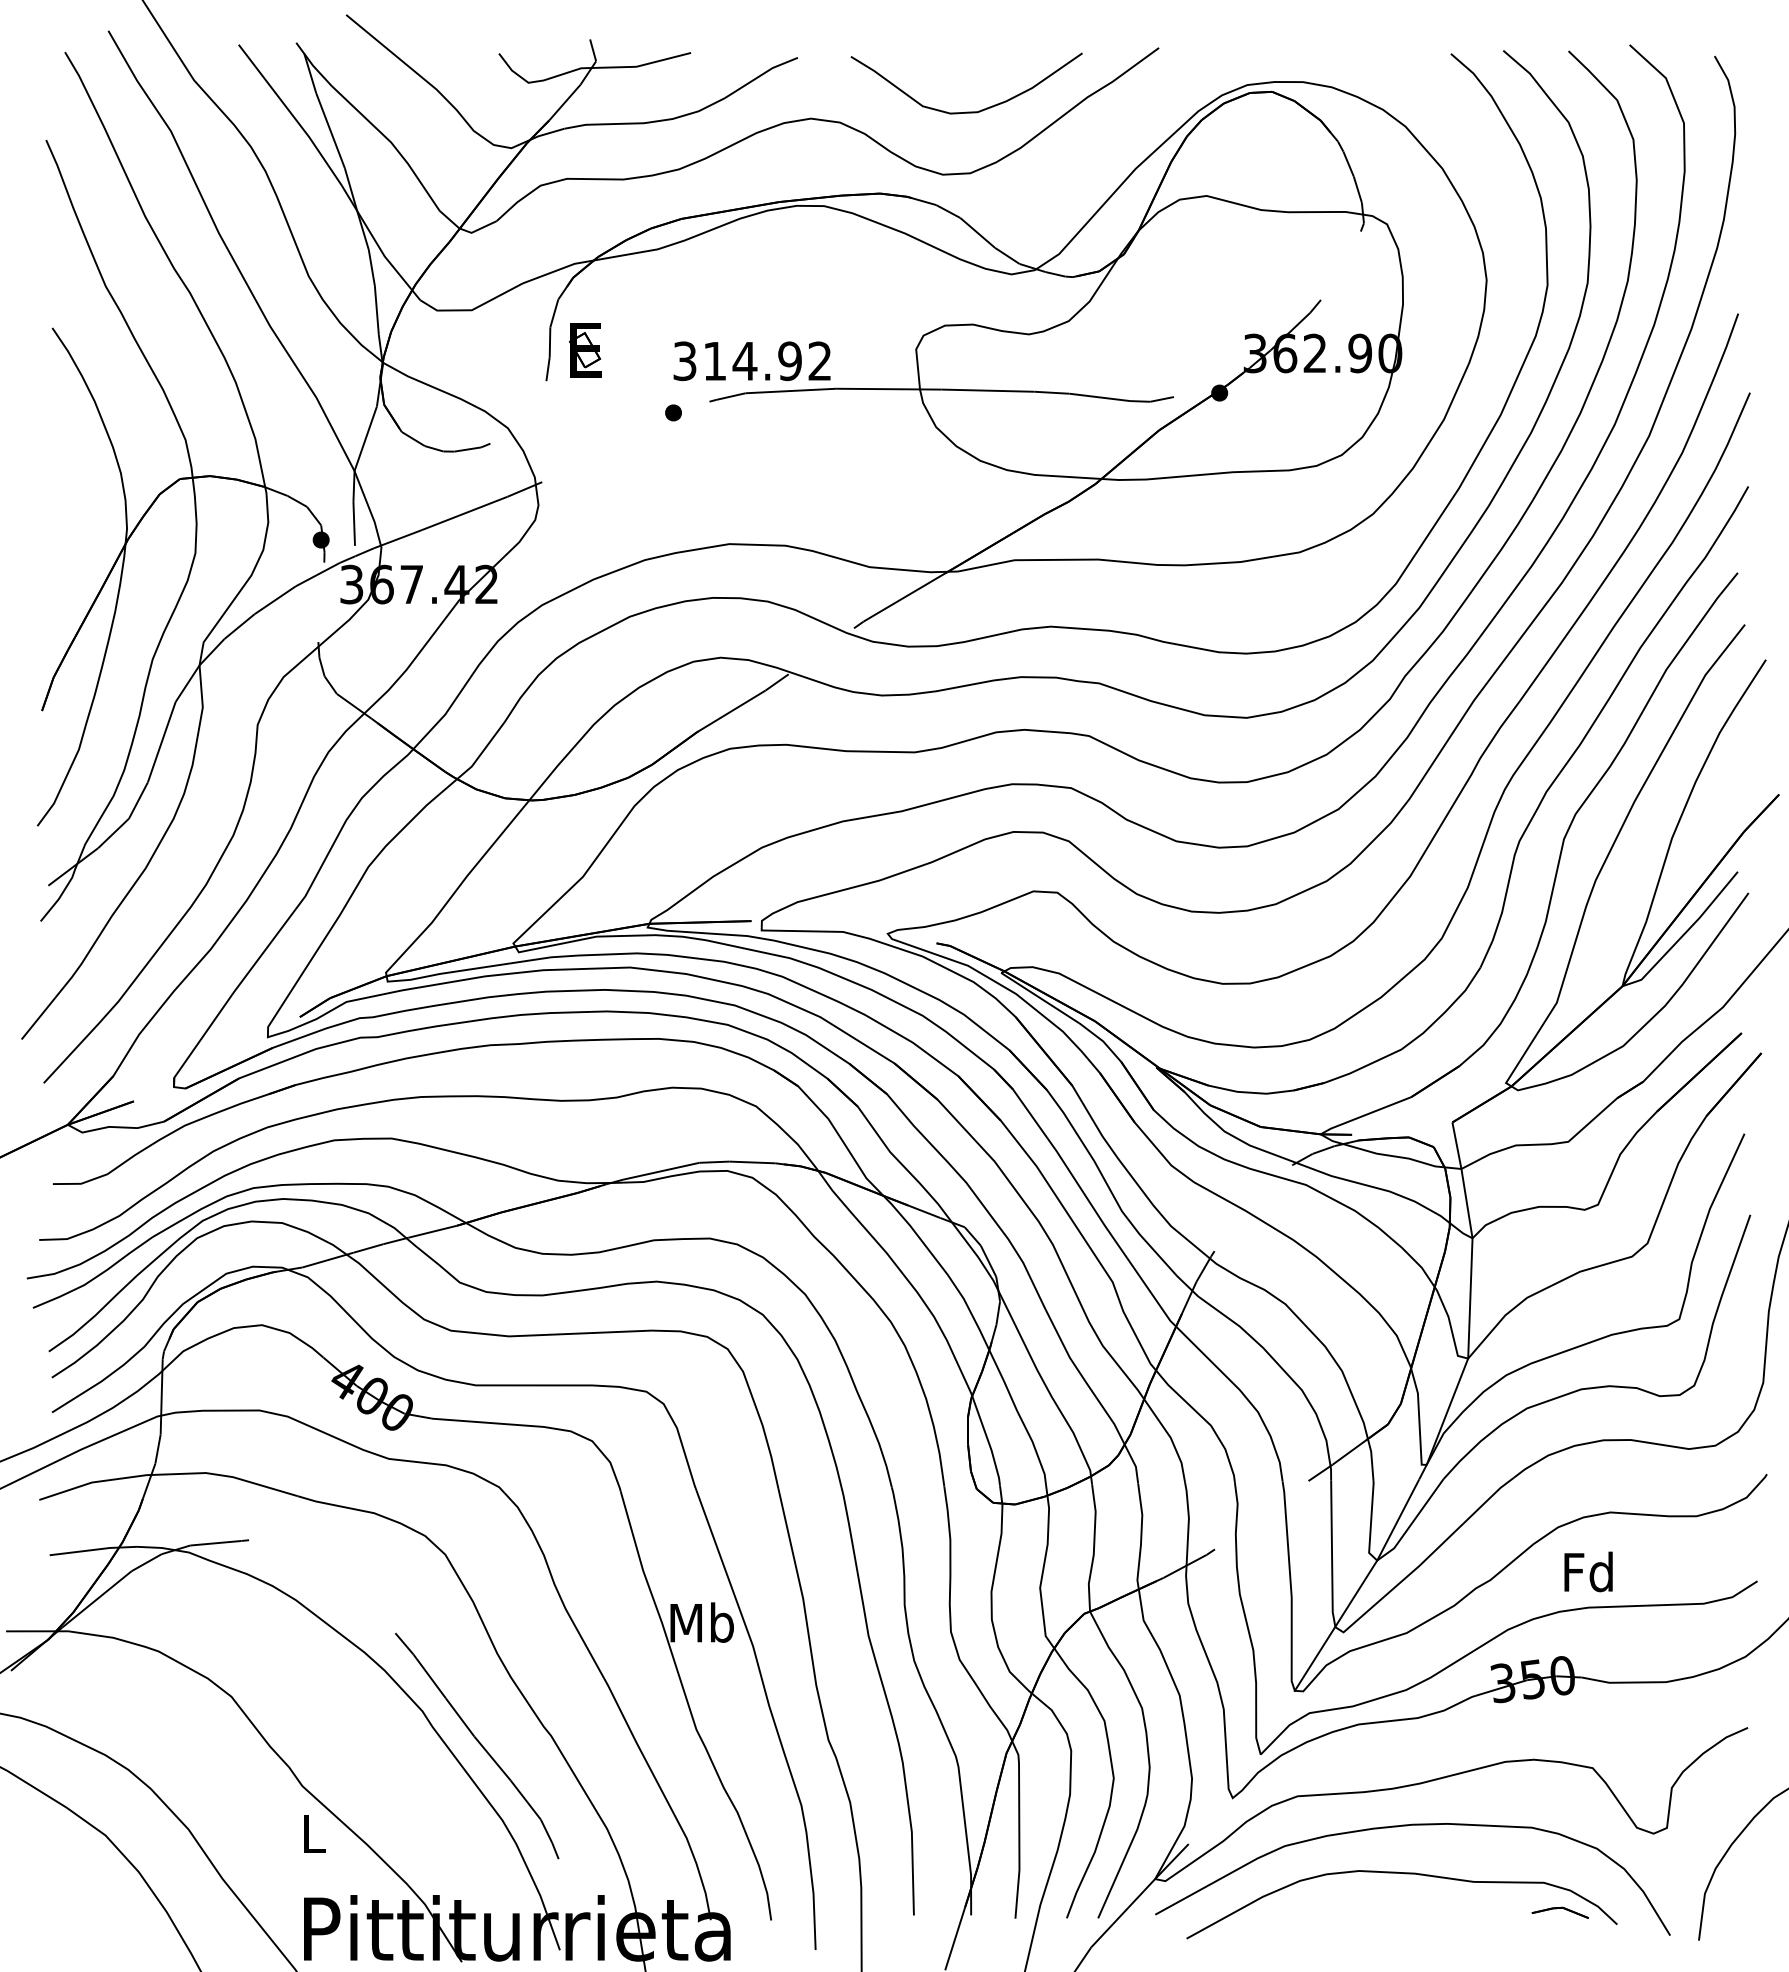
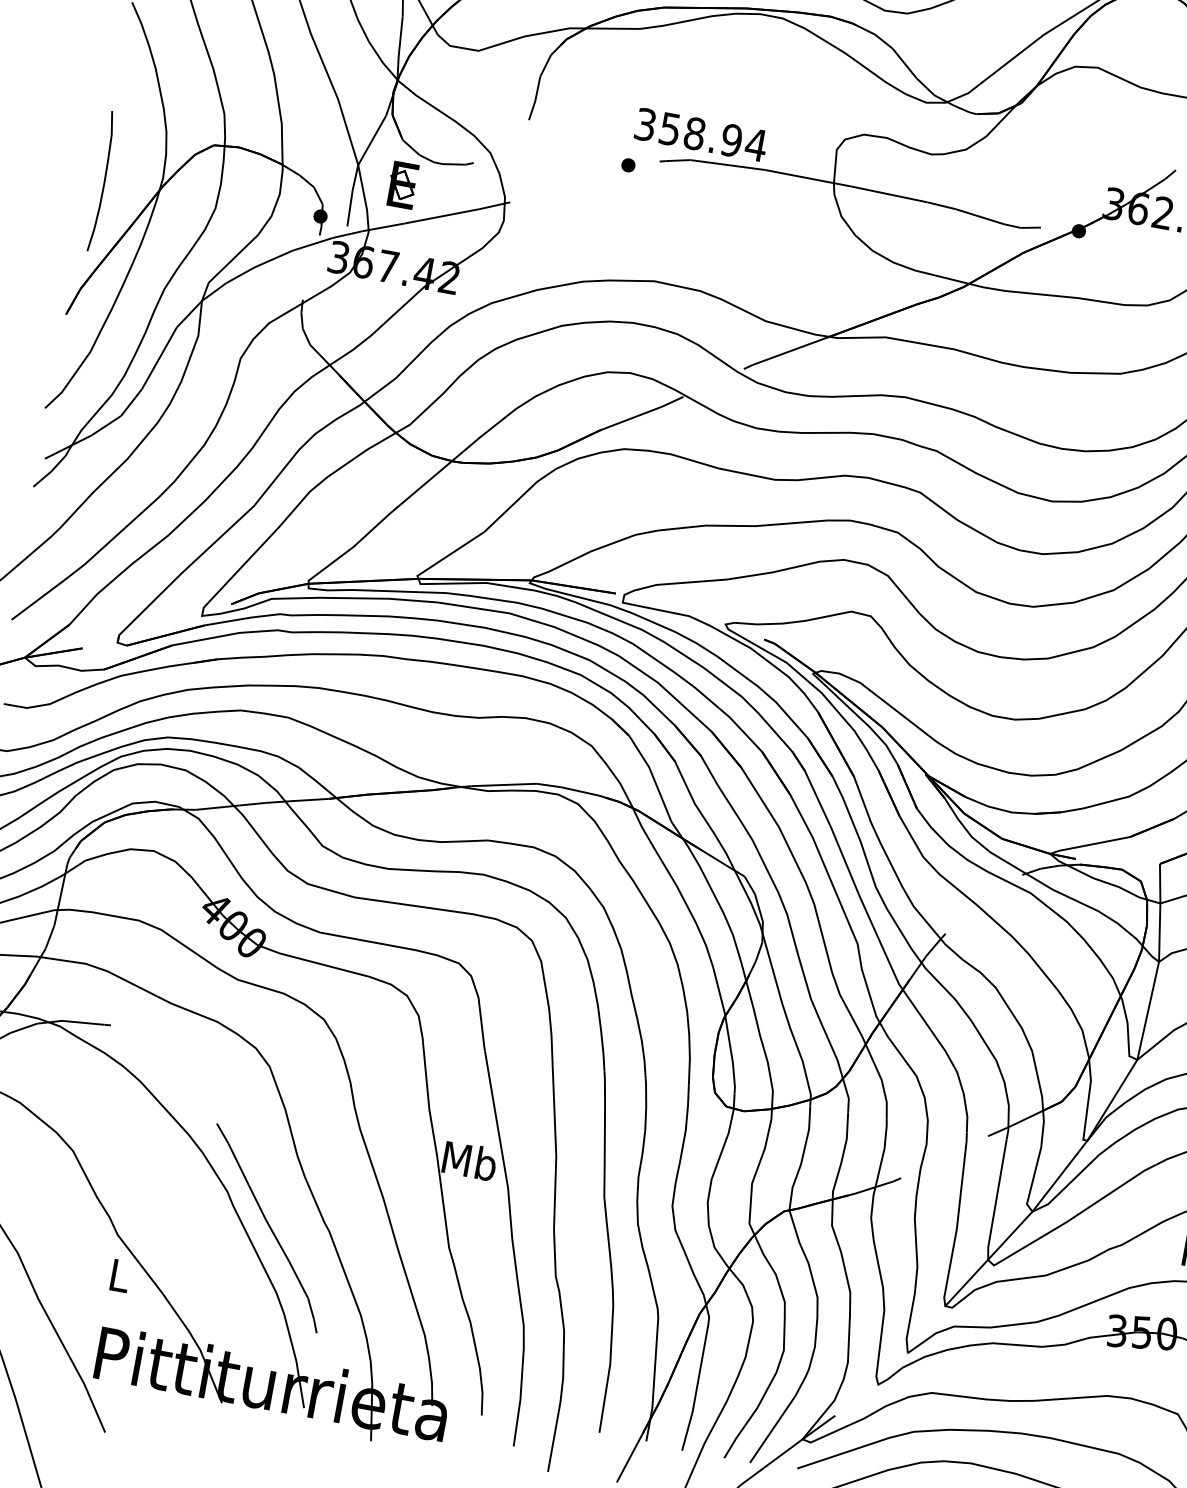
part: (585, 350) -> (402, 185), moved
text: (767, 361) -> (713, 137), 314.92 -> 358.94
curve: (57, 545) -> (103, 181), added

